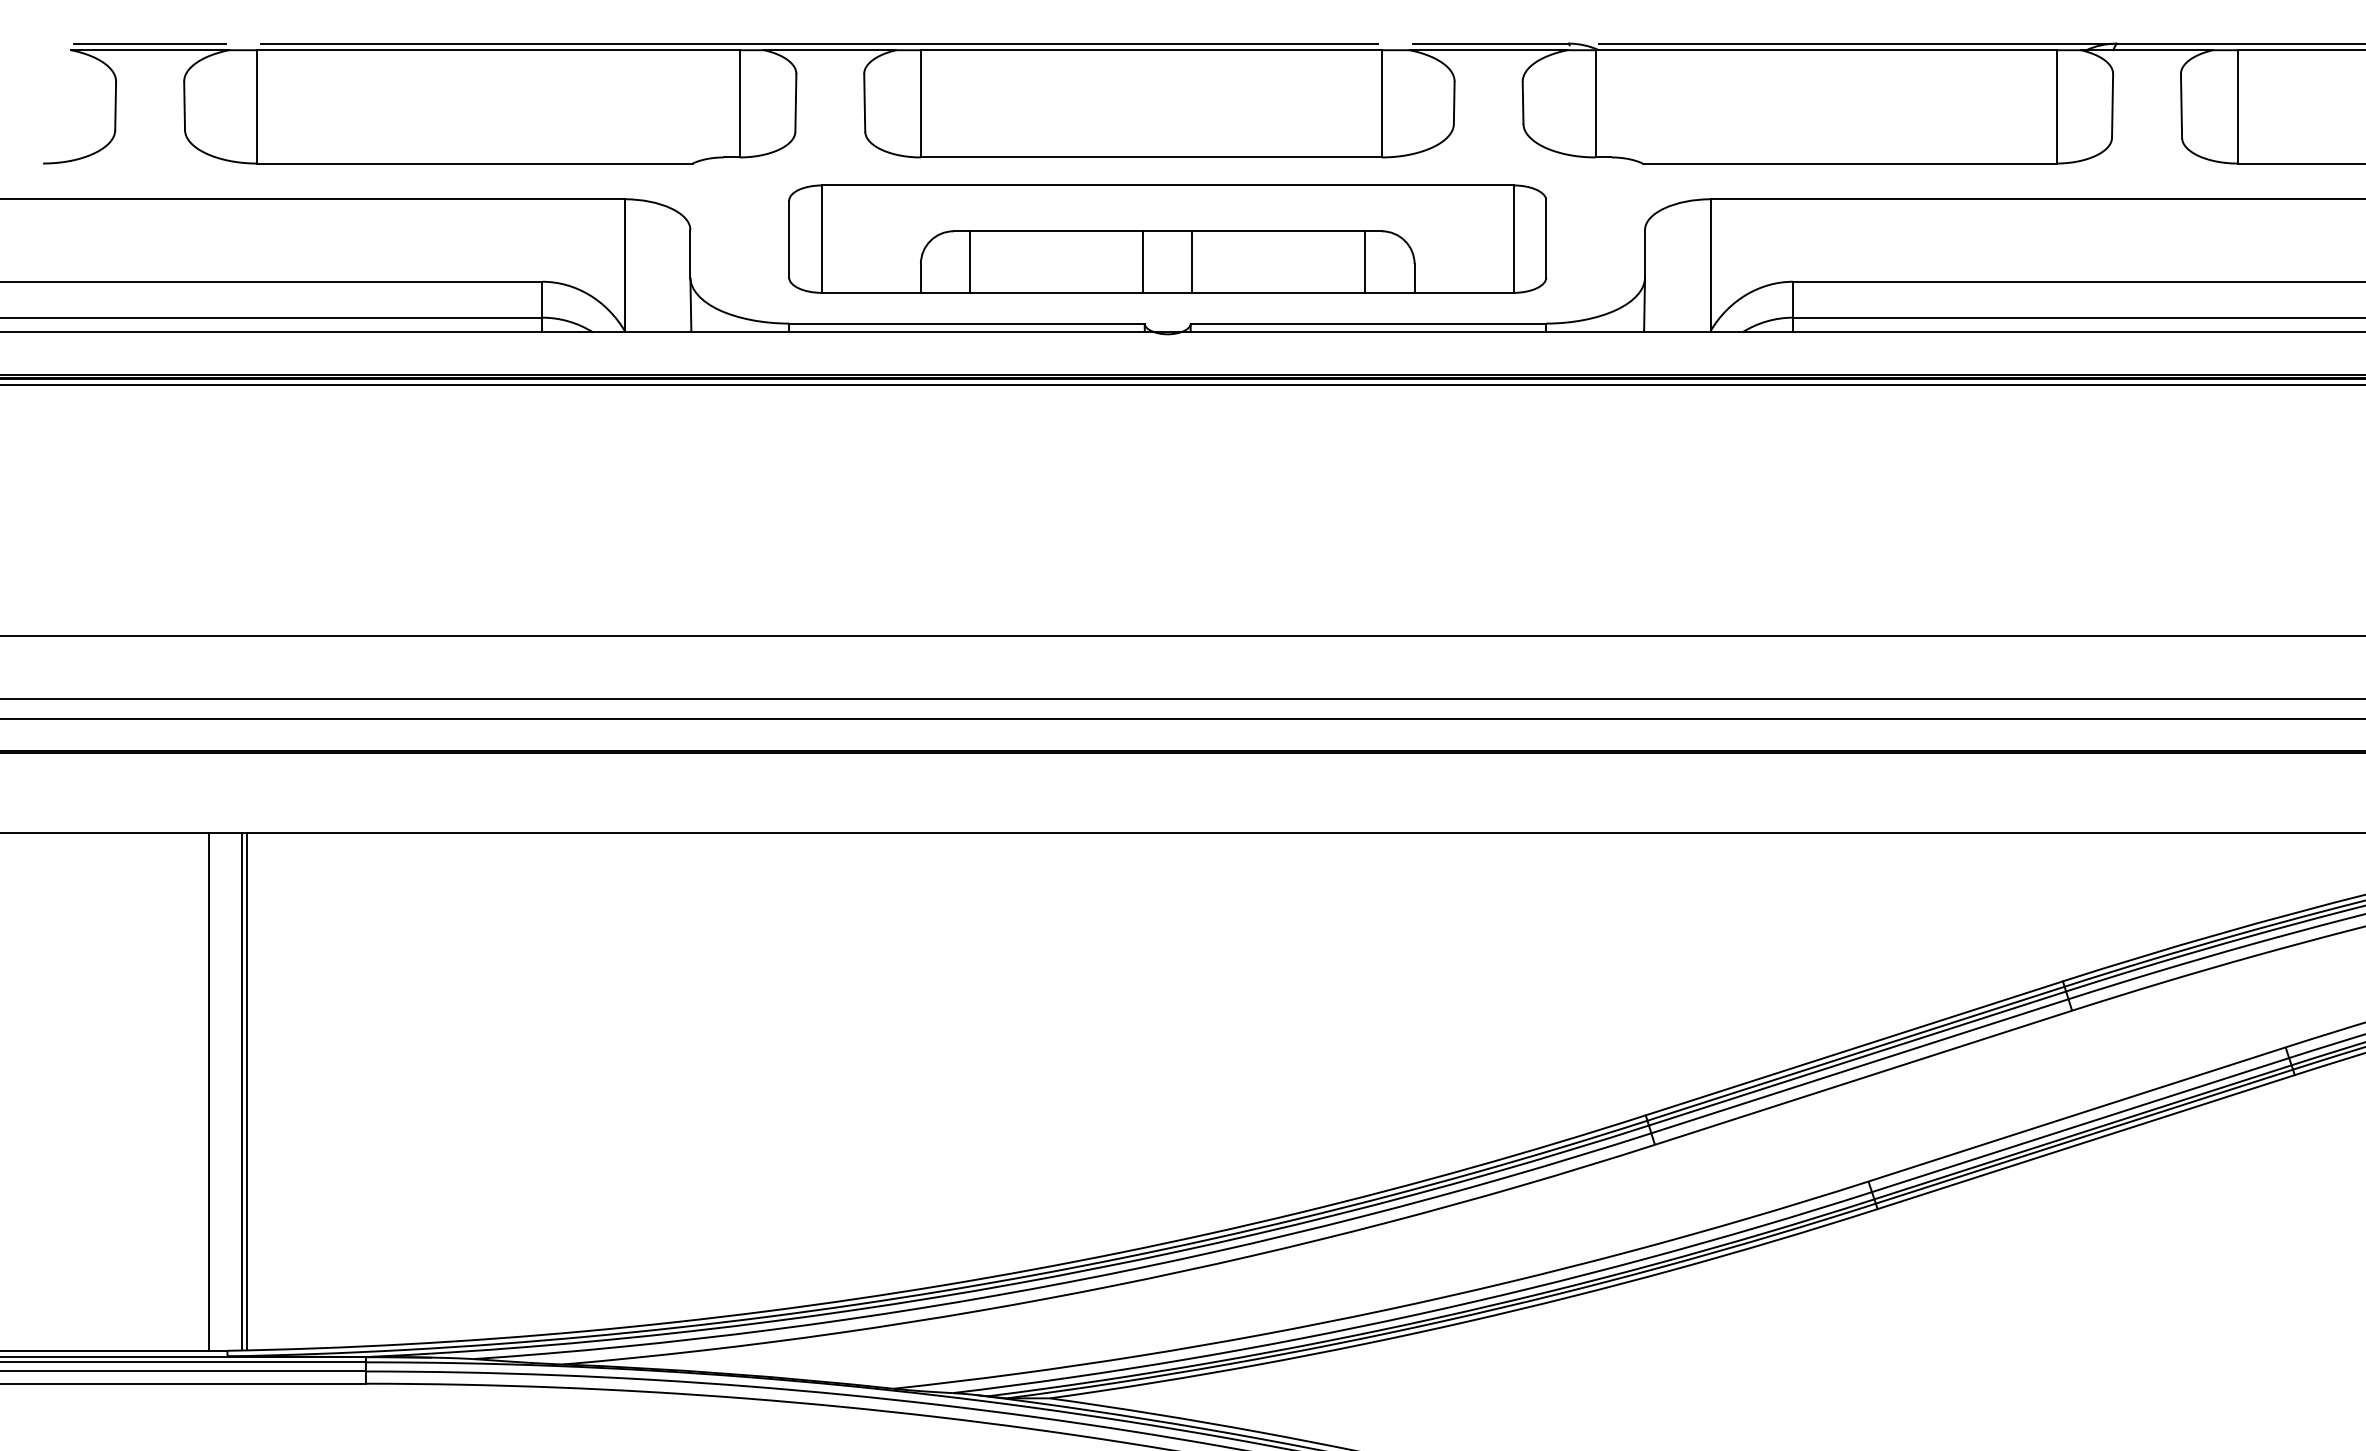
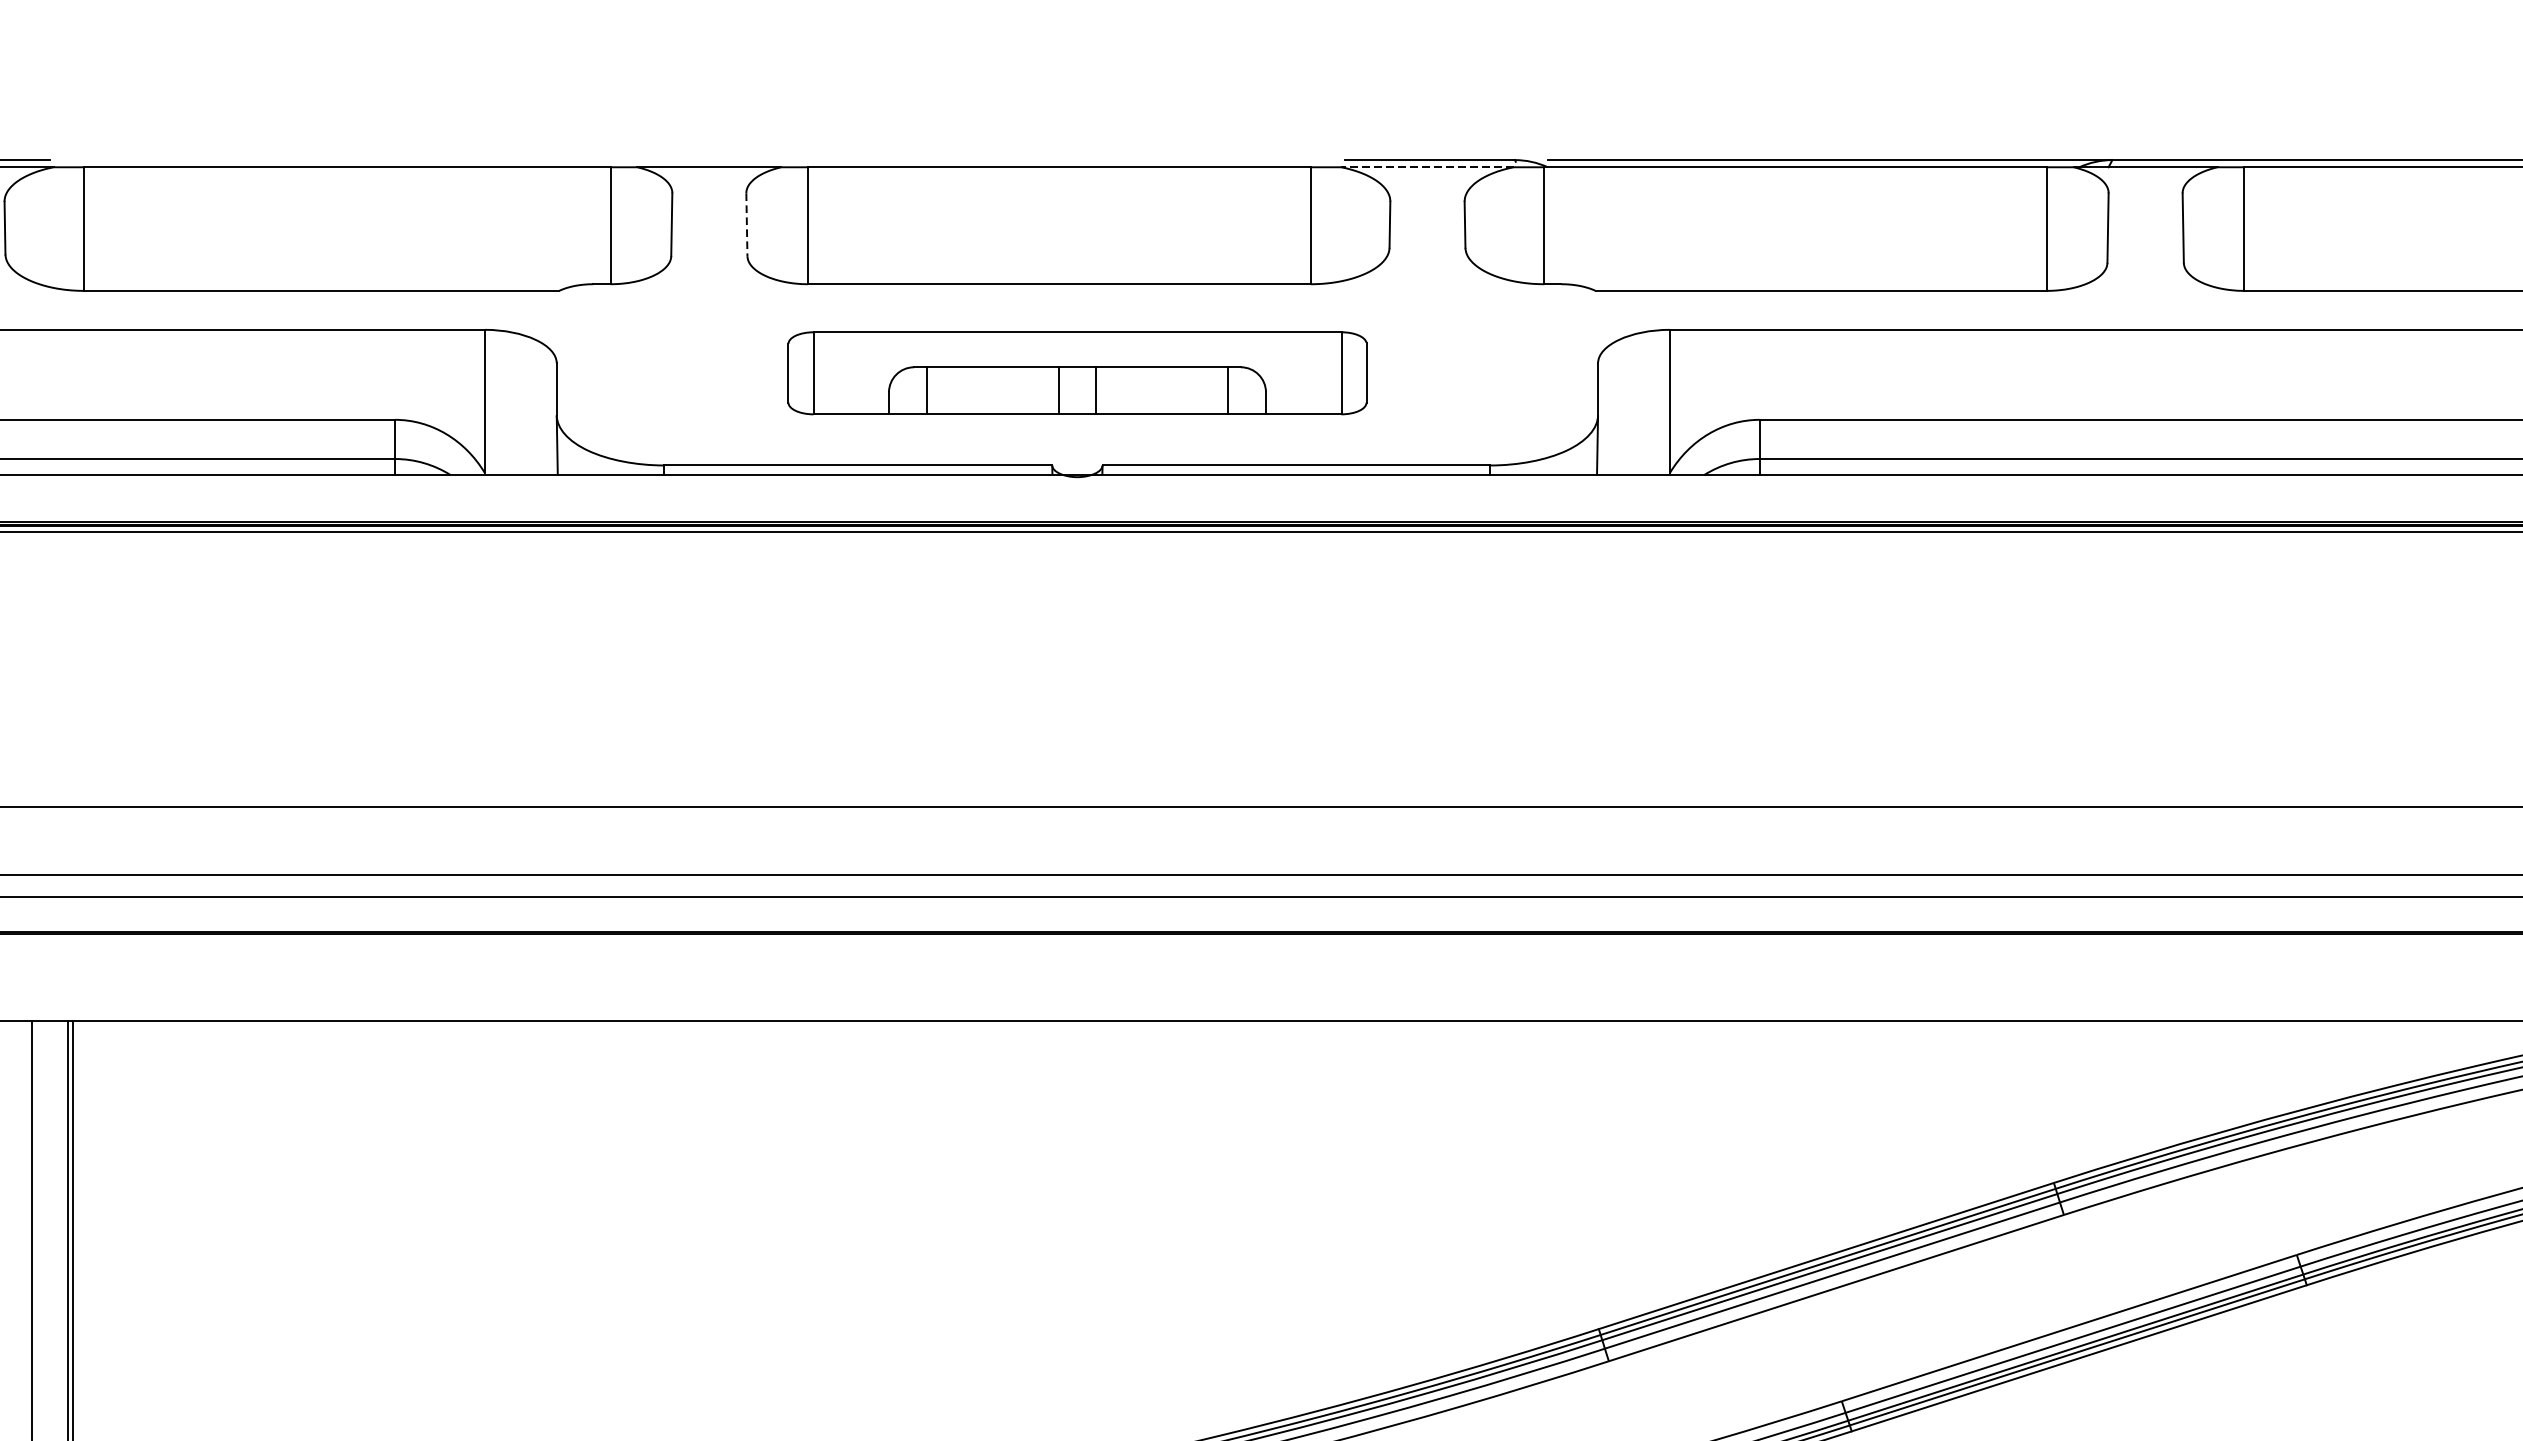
line: (819, 43) -> (697, 159), removed
line: (1488, 50) -> (1427, 167), solid -> dashed
line: (864, 102) -> (746, 224), solid -> dashed
part: (1167, 238) -> (1077, 372), size x0.7

